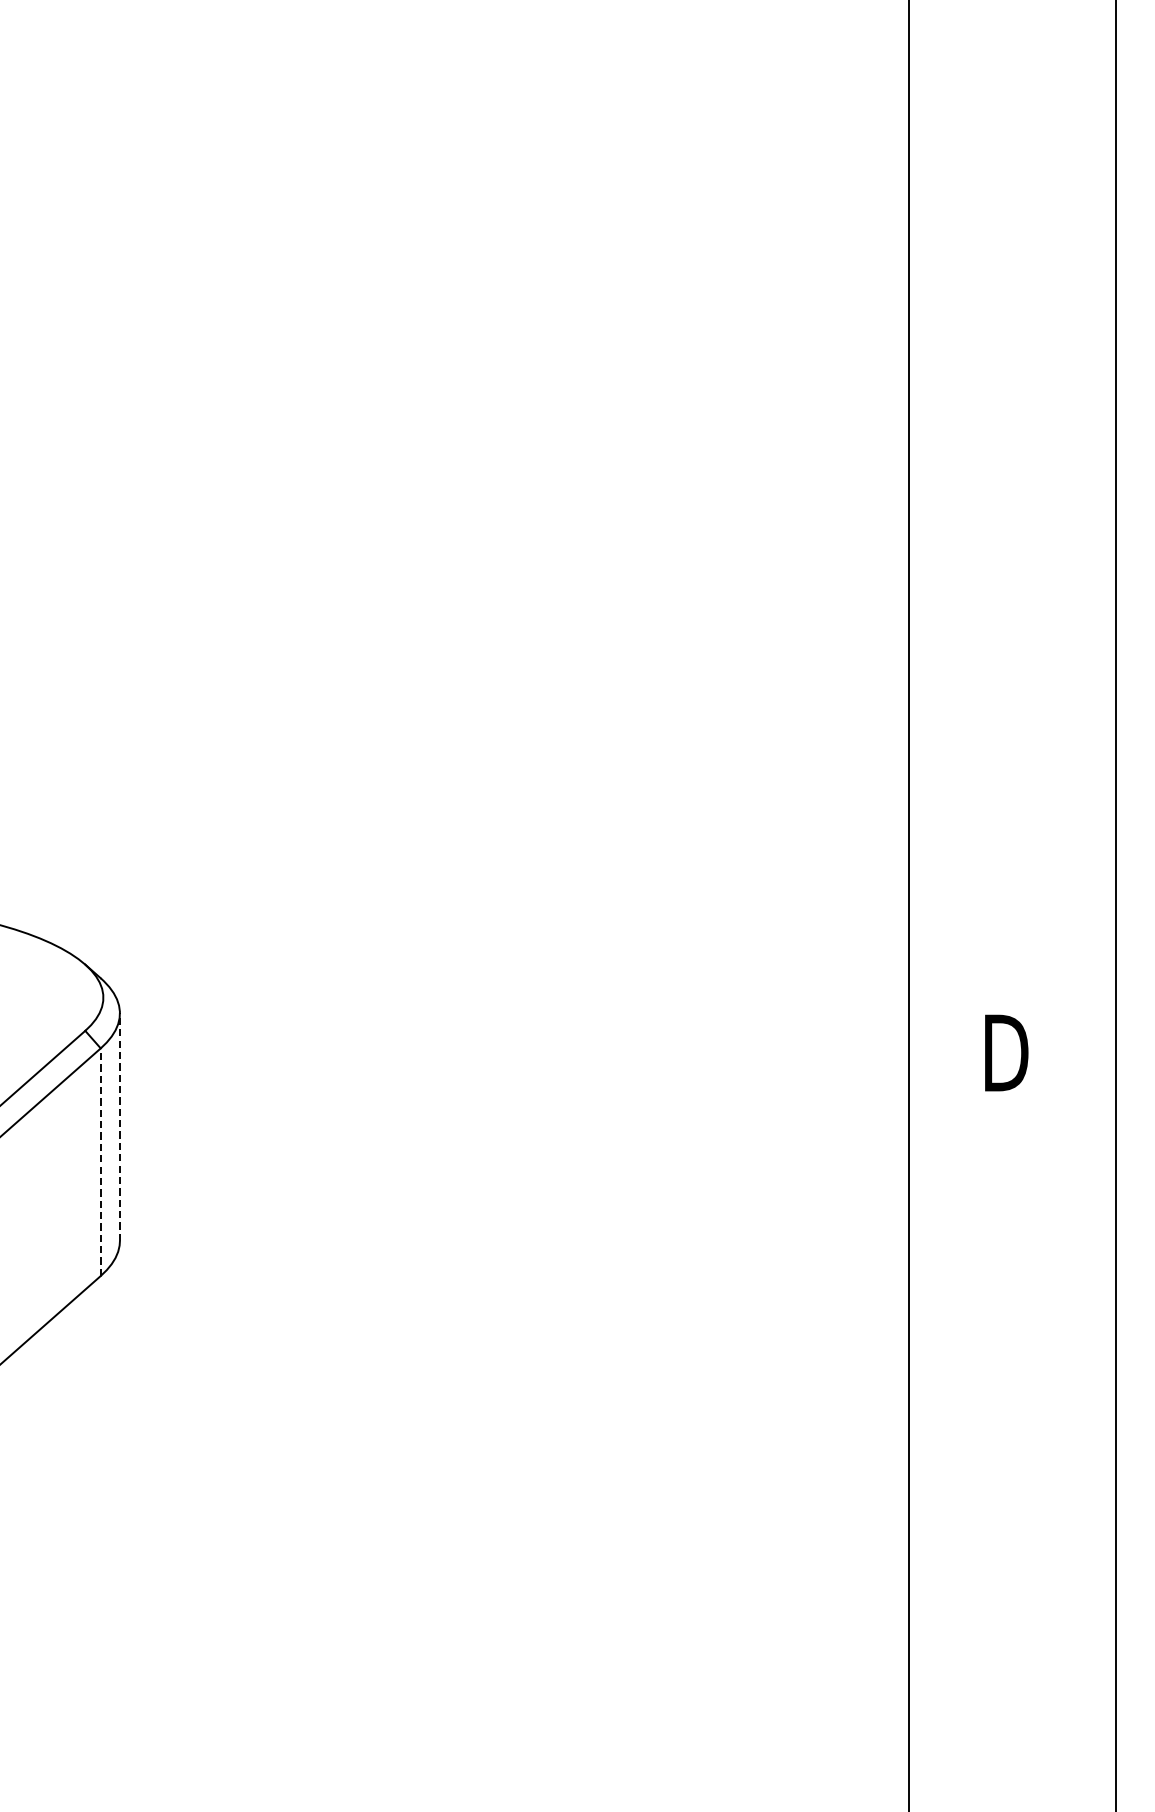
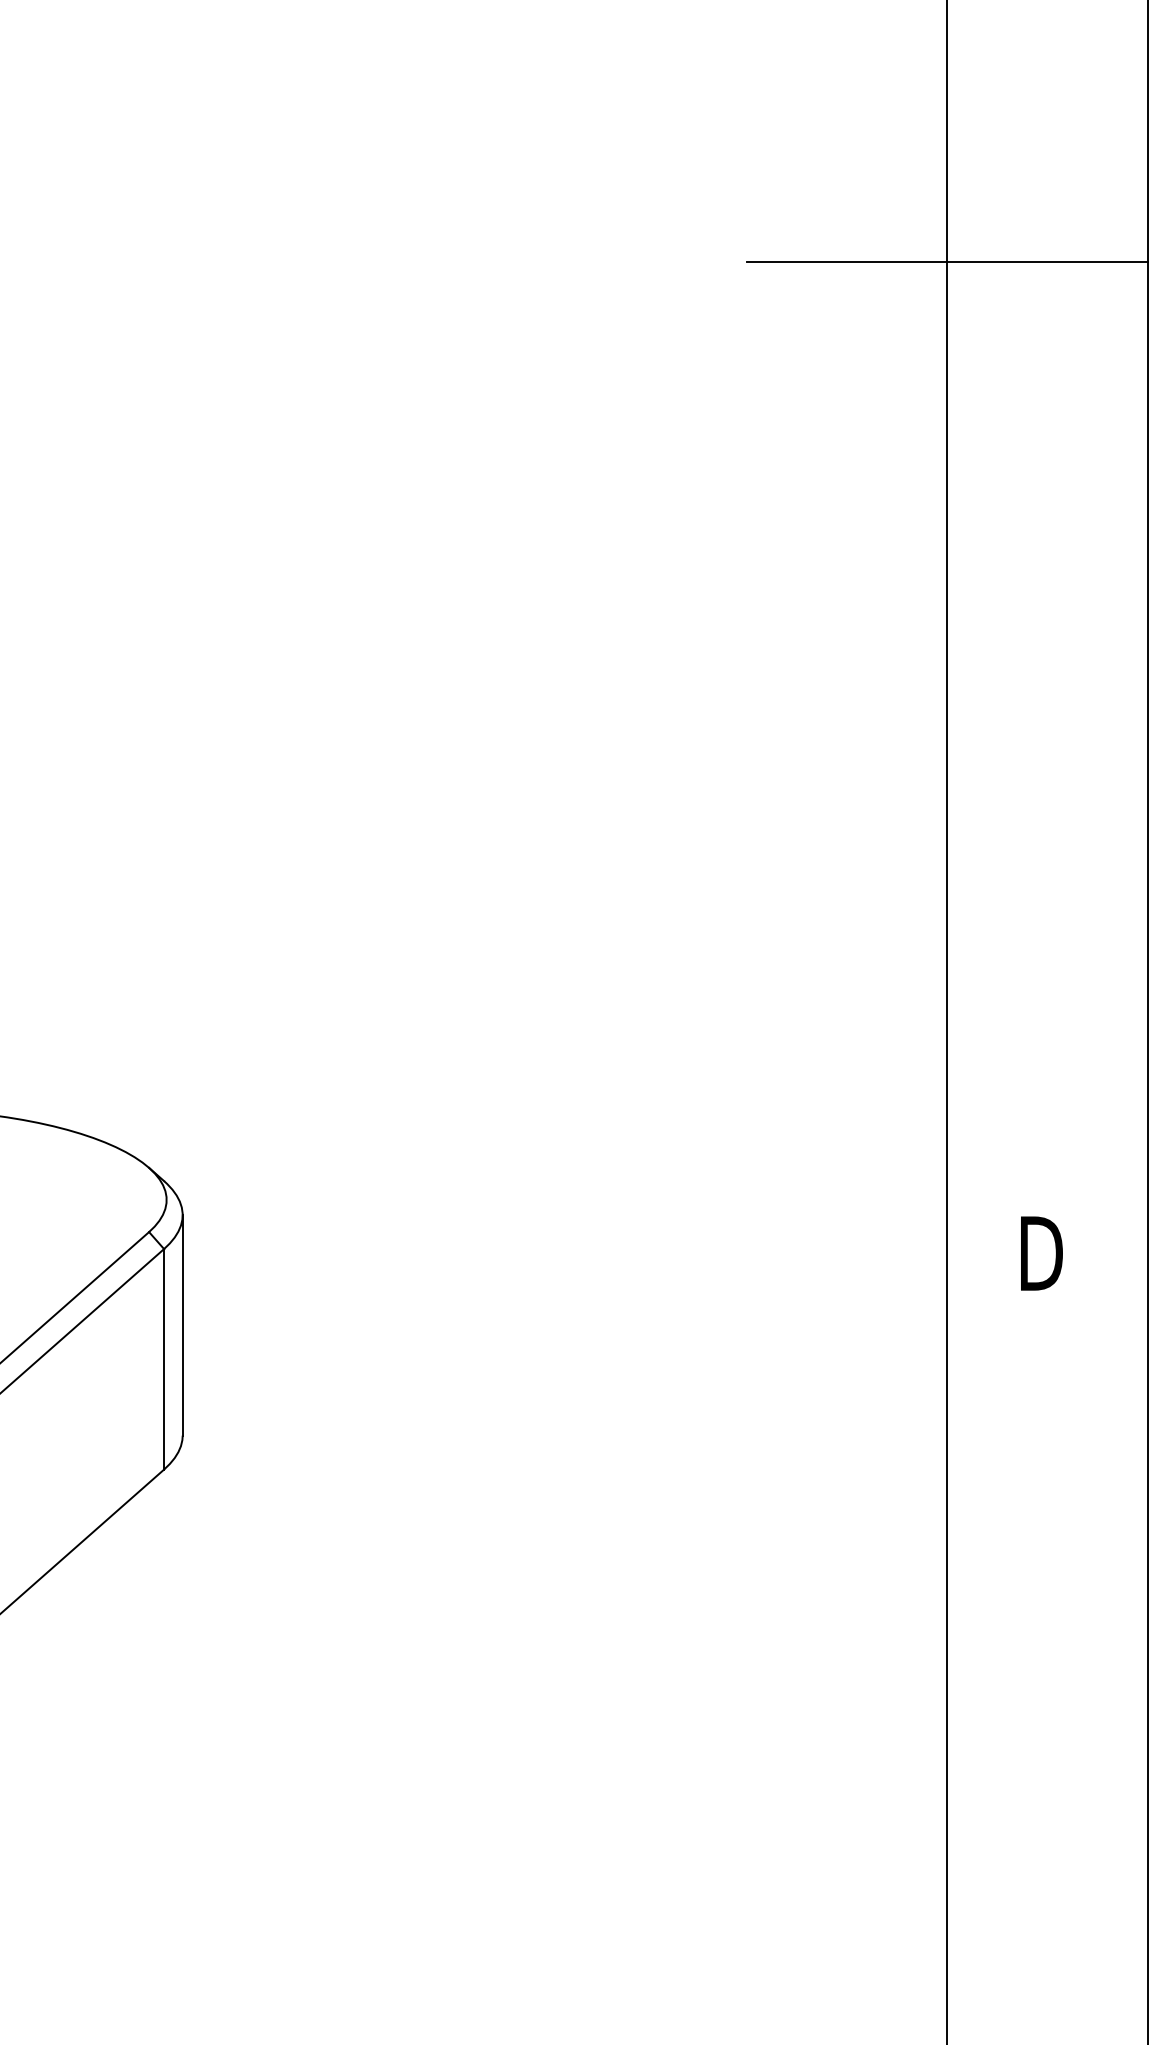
line: (909, 29) -> (947, 261), added
line: (119, 1126) -> (182, 1324), dashed -> solid
line: (101, 1161) -> (164, 1358), dashed -> solid

